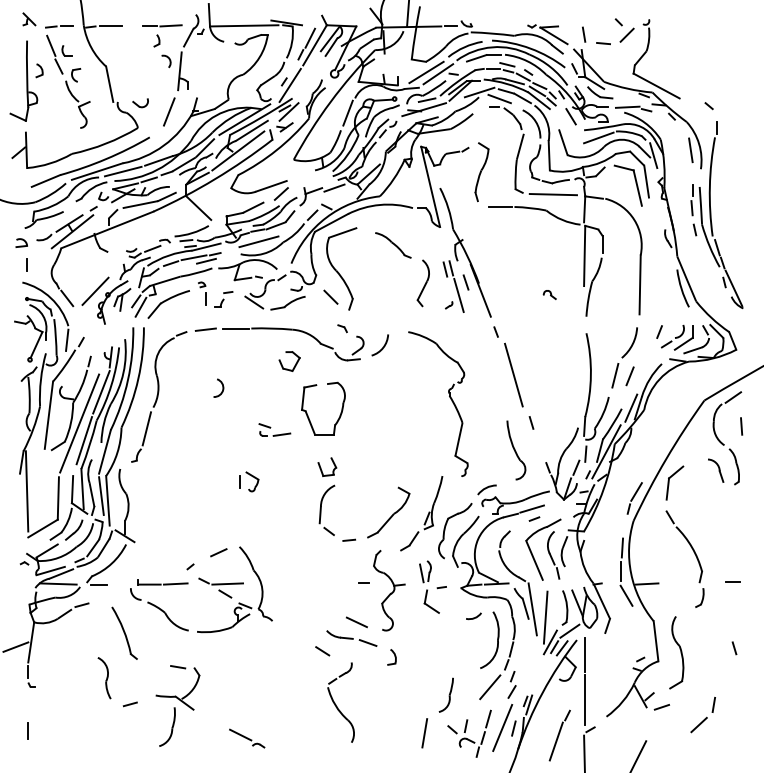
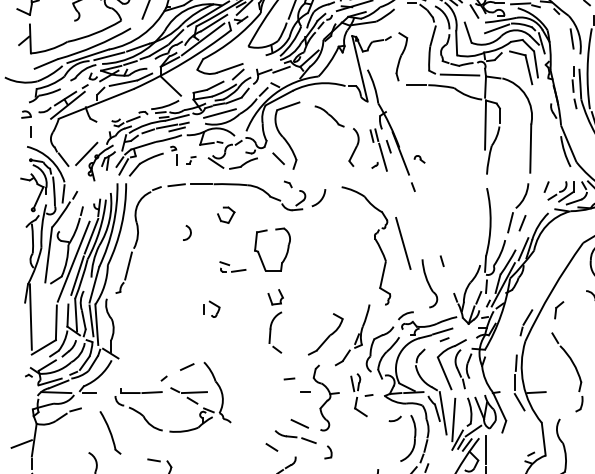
part: (549, 294) -> (419, 158), moved
part: (223, 299) -> (191, 160), size x0.6
part: (295, 363) -> (230, 216), moved
line: (513, 374) -> (403, 242), moved
part: (674, 482) -> (558, 309), size x0.6
line: (348, 539) -> (288, 378), moved

